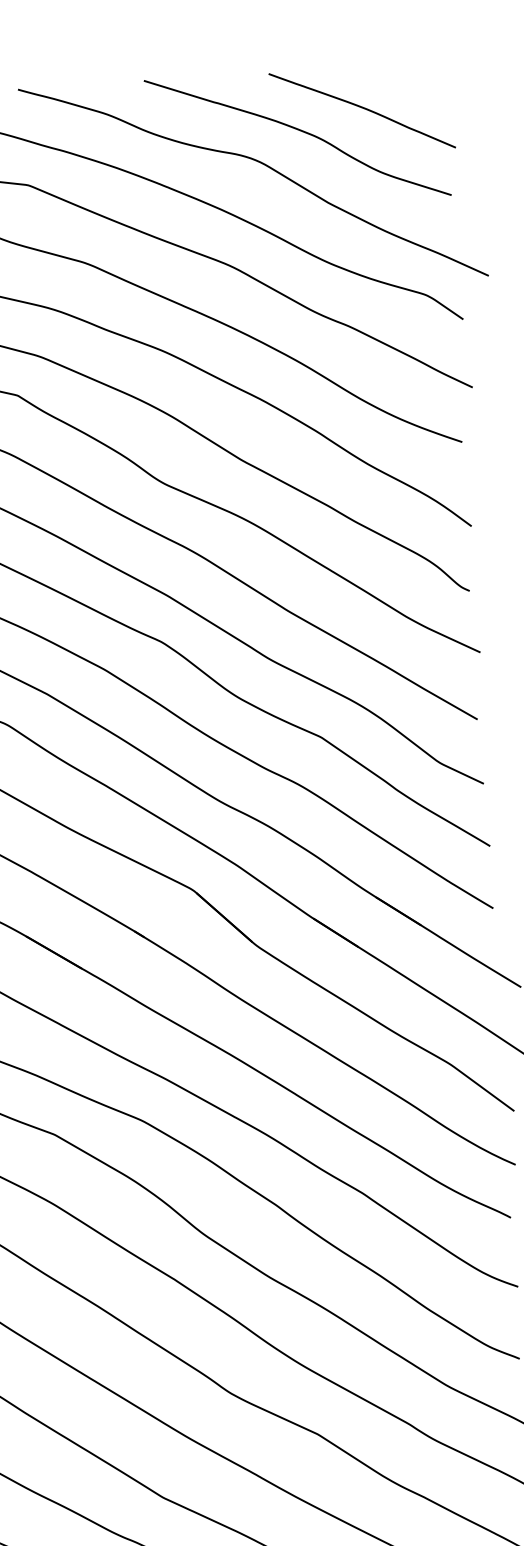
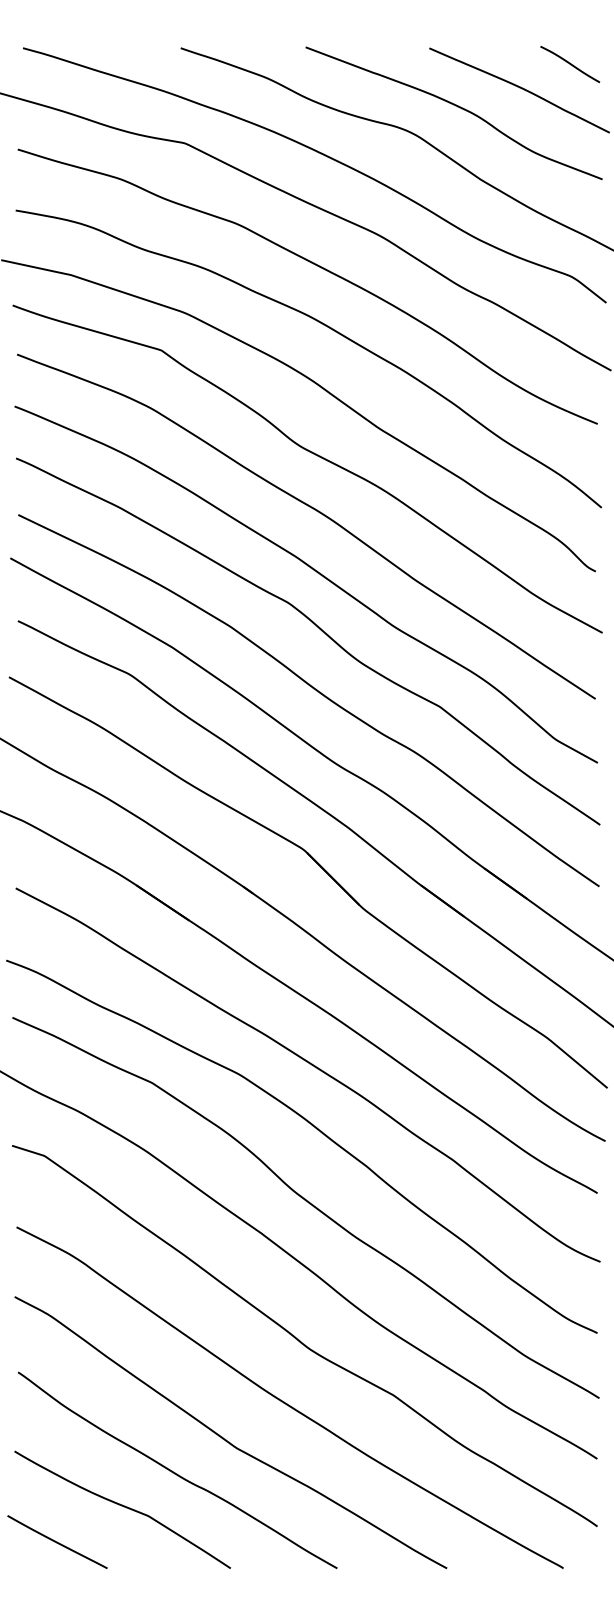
curve: (412, 81) -> (570, 64), added

